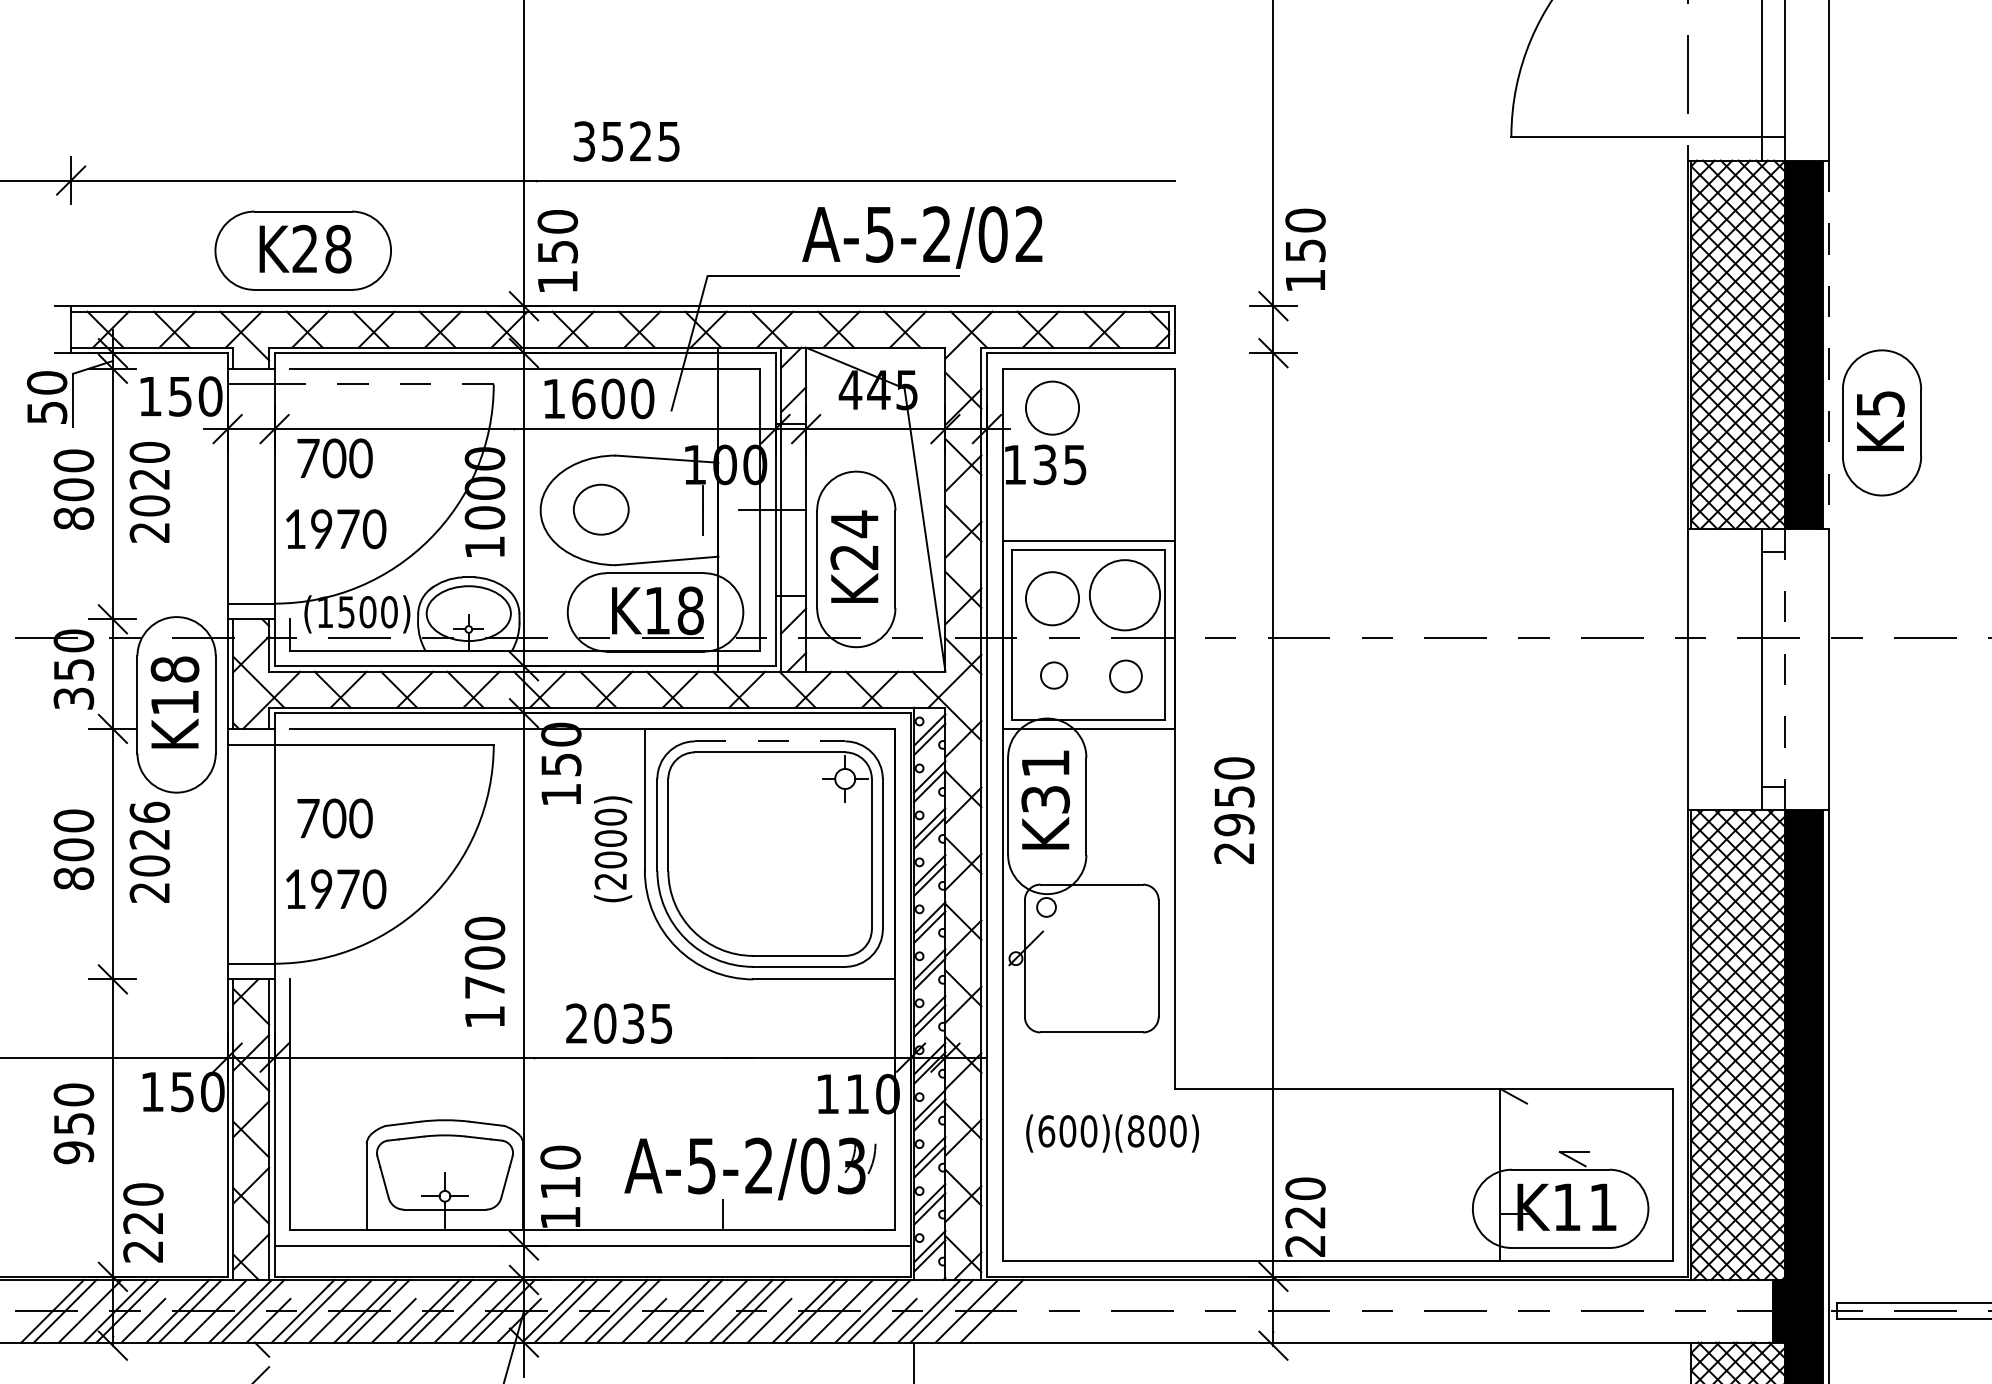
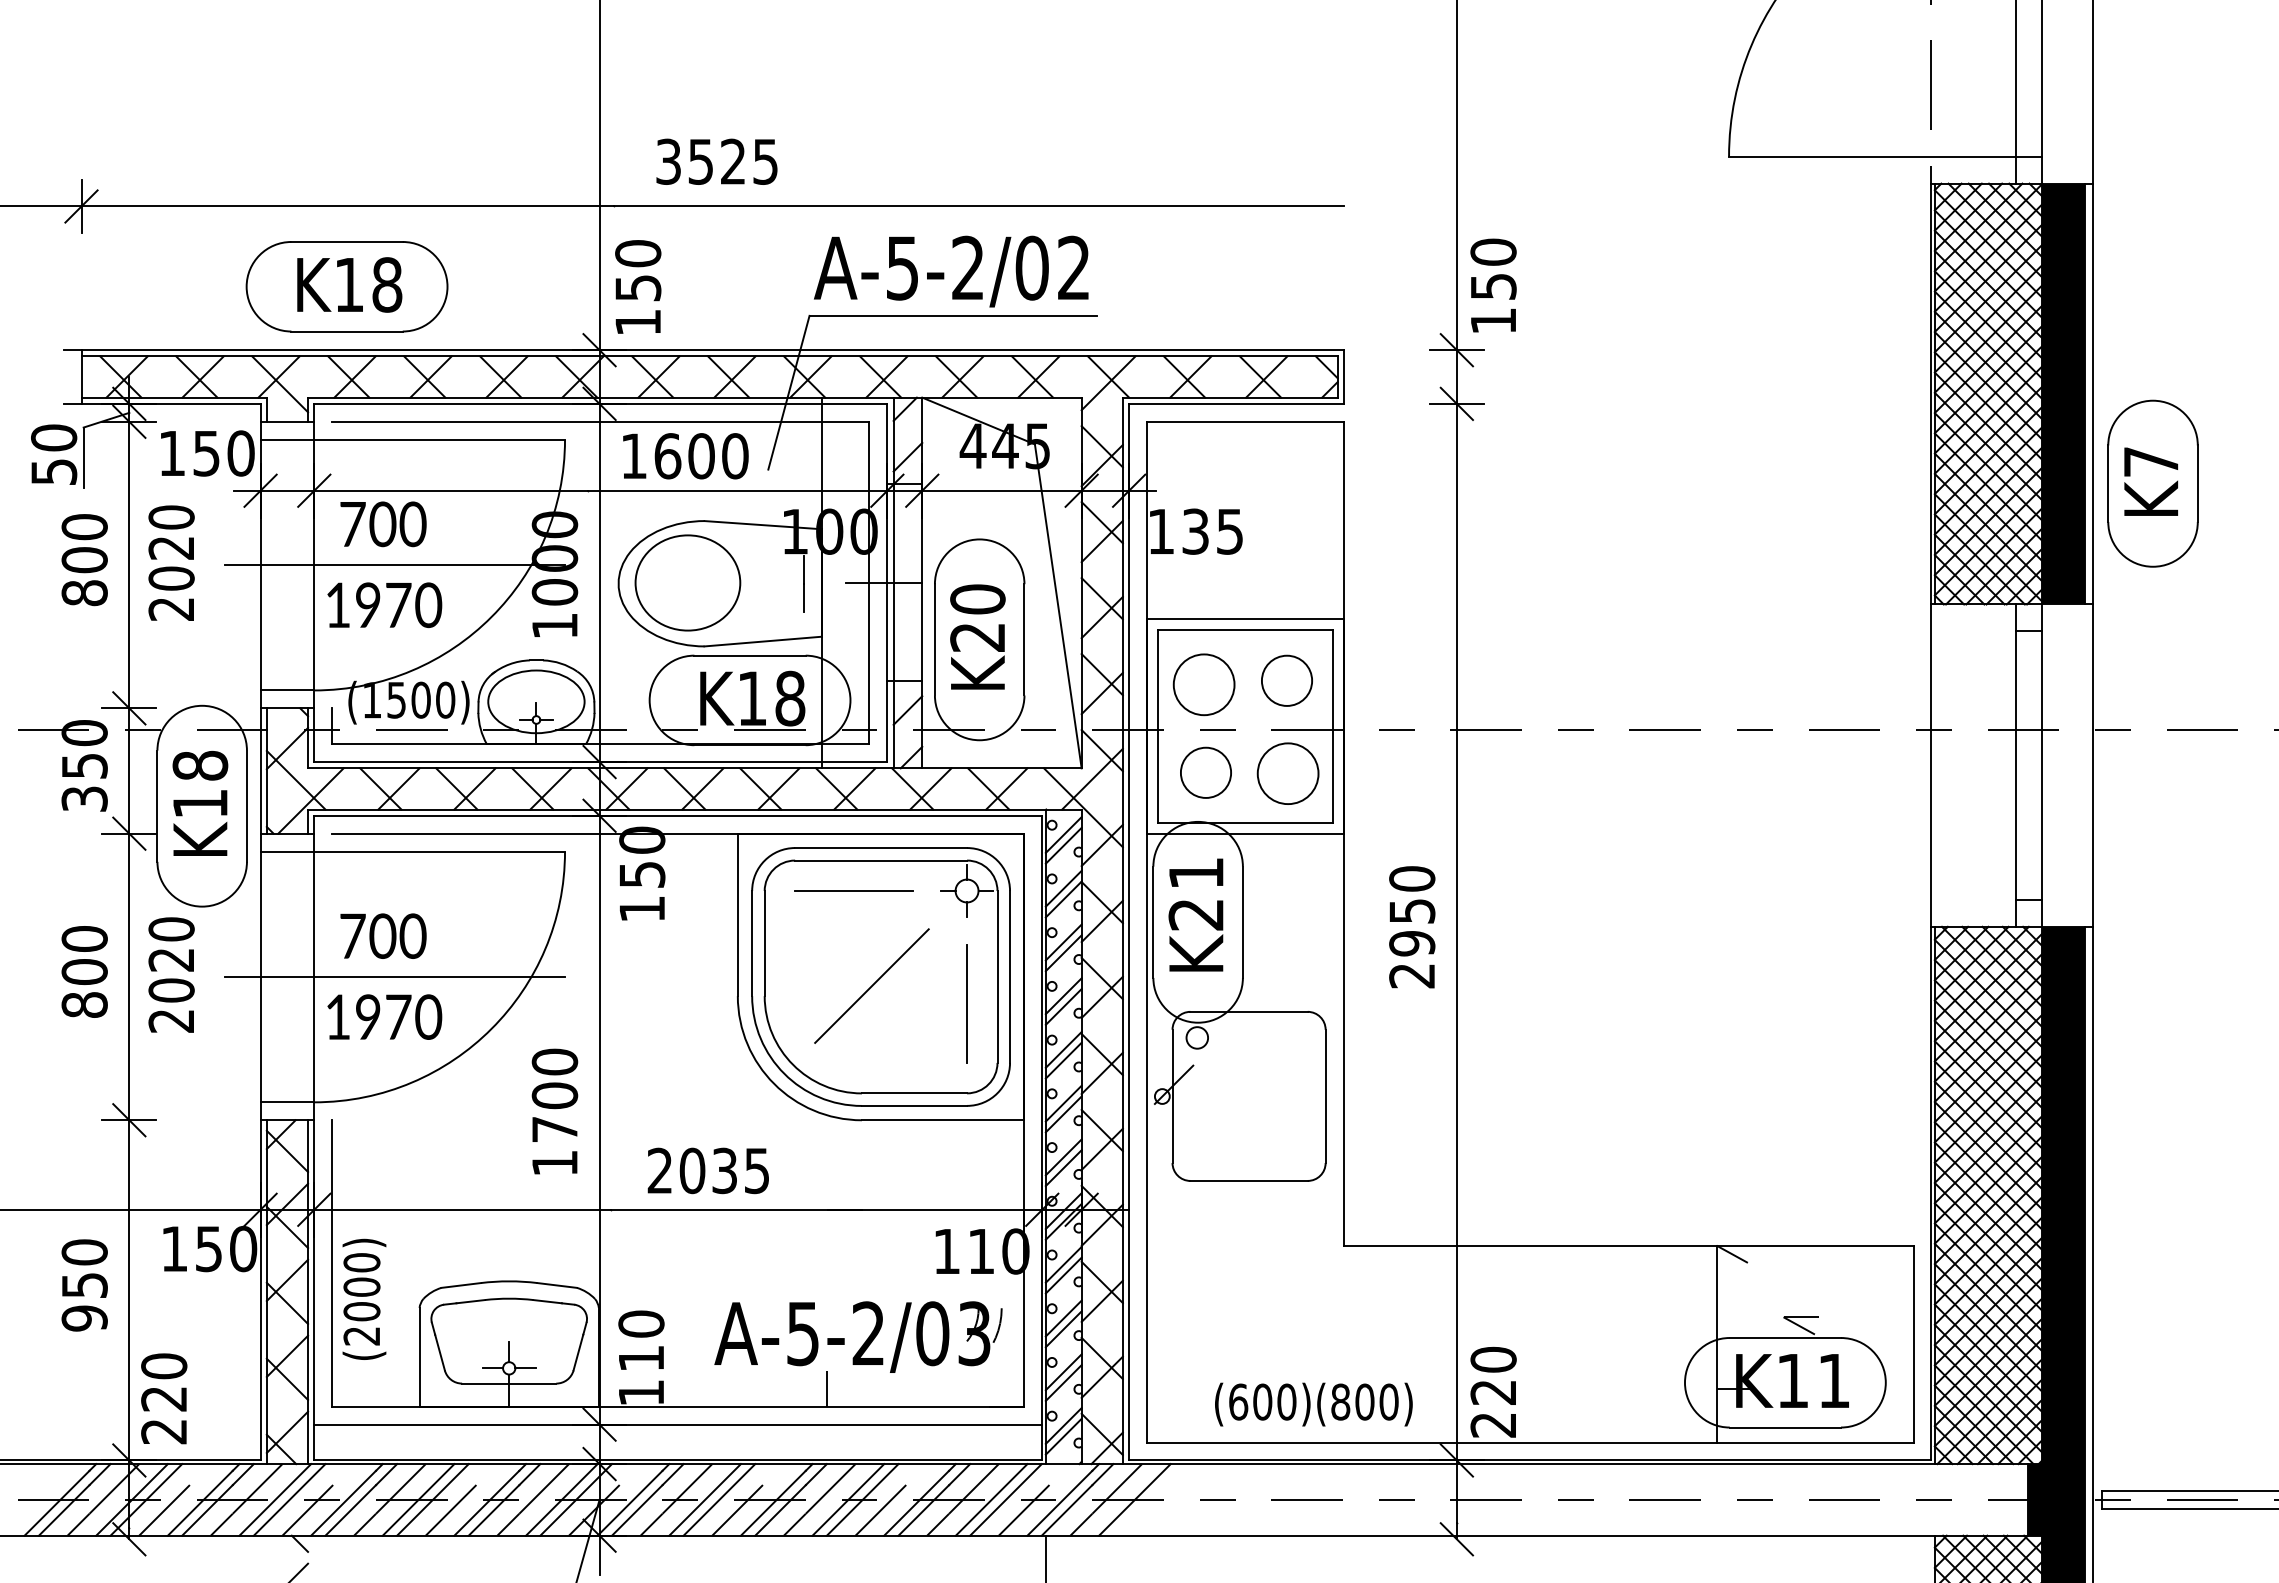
text: (922, 237) -> (951, 271), moved
text: (304, 248) -> (348, 284), K28 -> K18
line: (1829, 344) -> (2092, 394), dashed -> solid
line: (384, 384) -> (440, 439), dashed -> solid
text: (1880, 403) -> (2151, 461), K5 -> K7
circle: (1051, 407) -> (1203, 466), removed
line: (344, 494) -> (394, 565), added
part: (600, 509) -> (687, 582), size x1.67
text: (854, 524) -> (977, 599), K24 -> K20
circle: (1124, 594) -> (1286, 680), size x0.62
line: (1785, 670) -> (2042, 766), dashed -> solid
circle: (1053, 675) -> (1205, 772), size x1.67
circle: (1125, 676) -> (1287, 773), size x1.67
line: (770, 741) -> (881, 848), dashed -> solid
line: (745, 779) -> (853, 891), added
text: (1045, 799) -> (1196, 914), K31 -> K21
text: (149, 812) -> (171, 929), 2026 -> 2020
text: (613, 848) -> (364, 1298), moved
line: (344, 853) -> (394, 976), added
line: (761, 861) -> (871, 985), added
line: (845, 877) -> (967, 1003), added
text: (1112, 1133) -> (1313, 1404), moved

